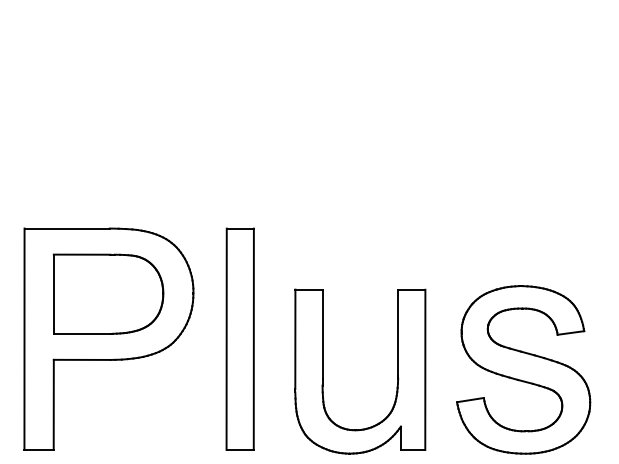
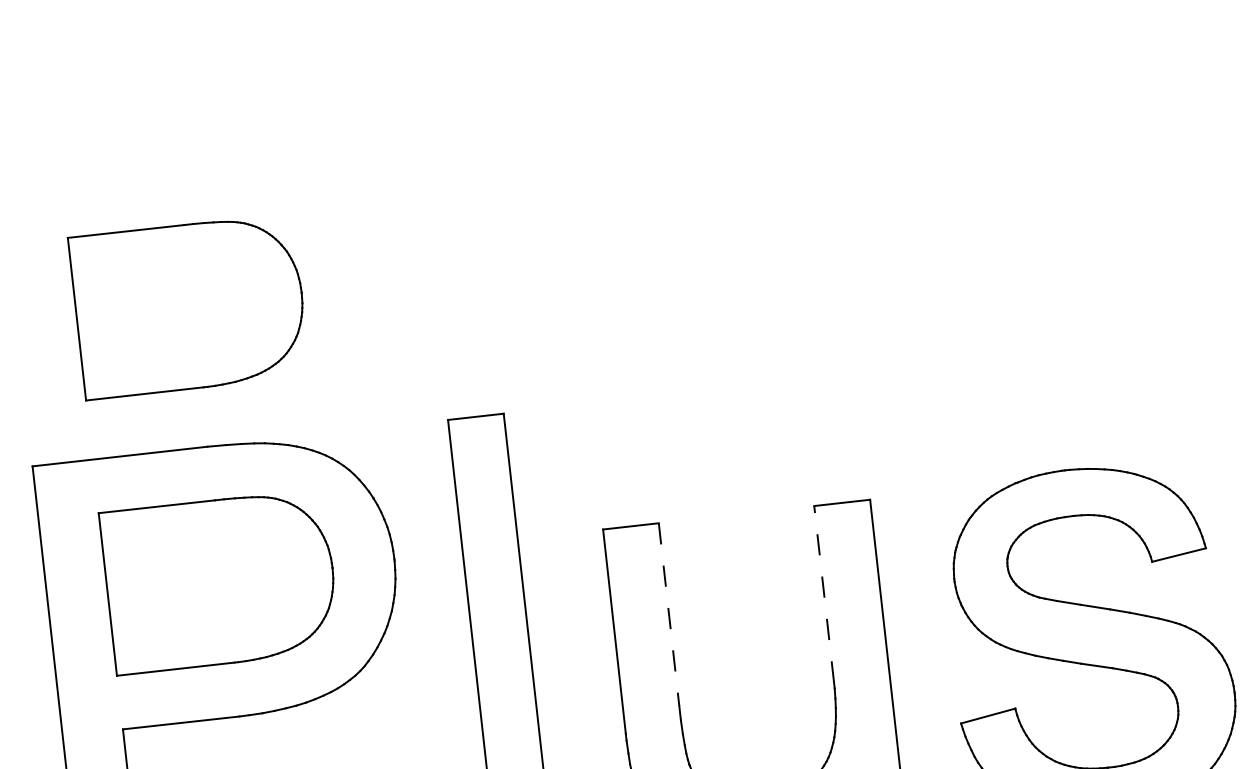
part: (108, 159) -> (189, 305), added
line: (398, 332) -> (824, 593), solid -> dashed
line: (322, 334) -> (669, 615), solid -> dashed

